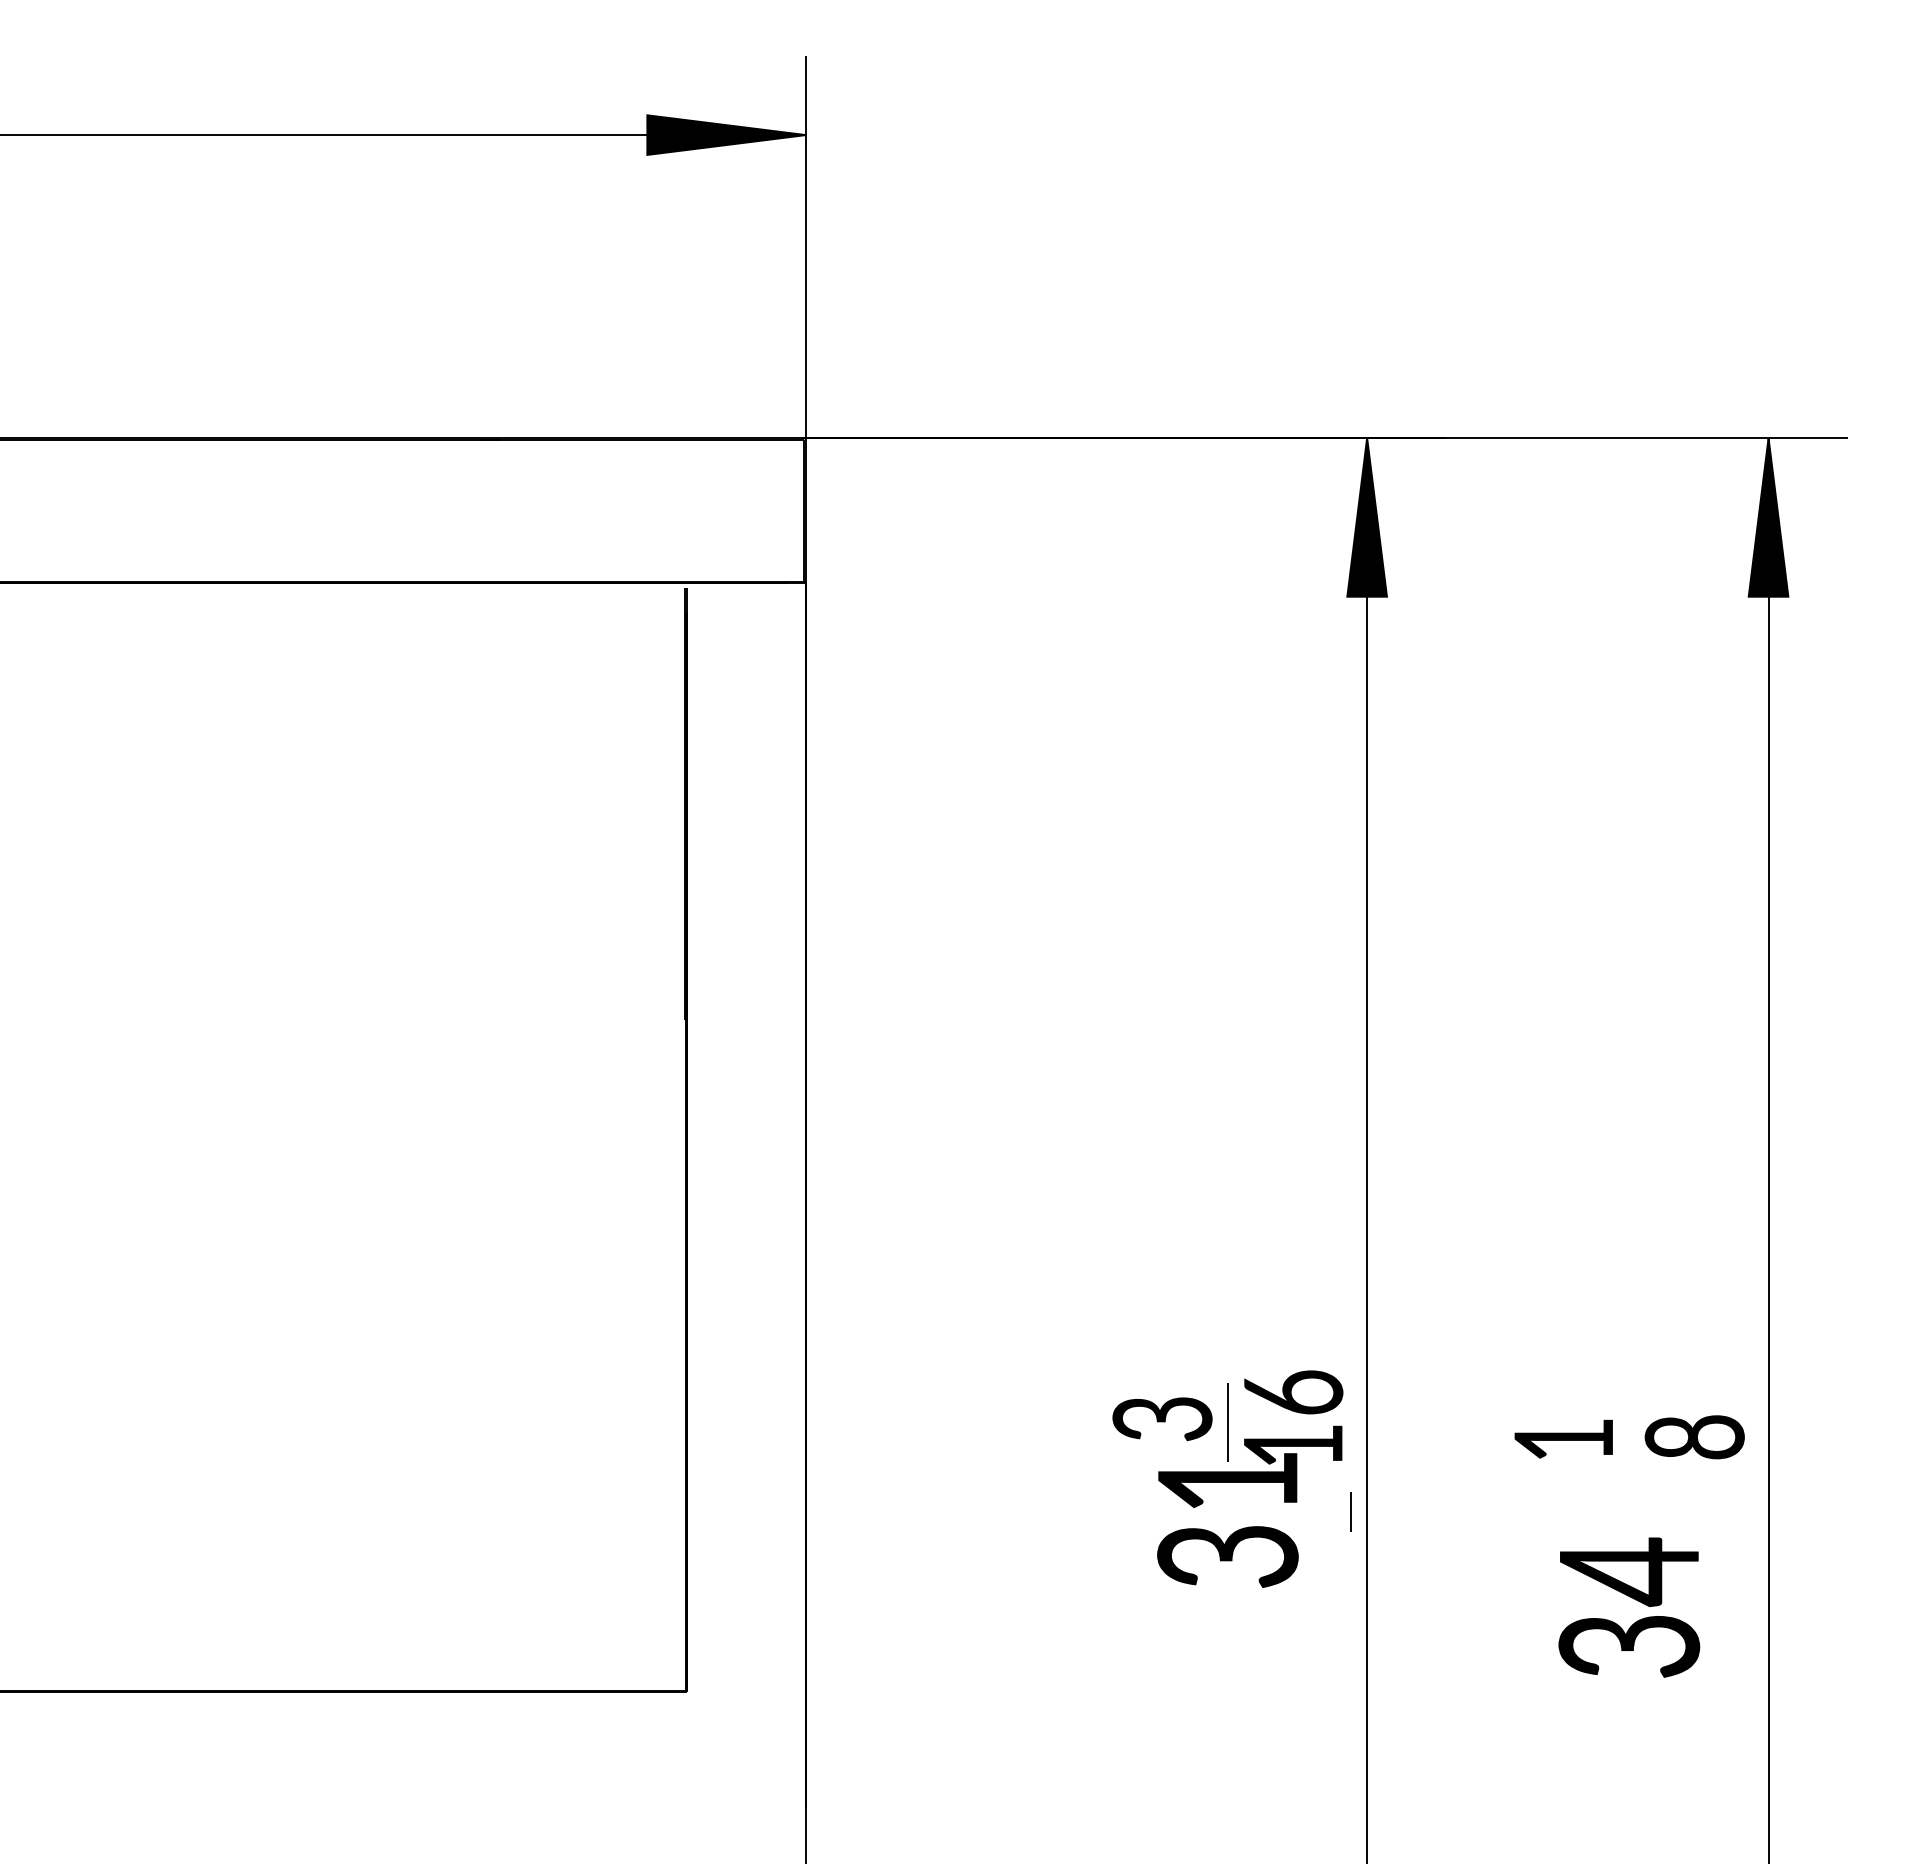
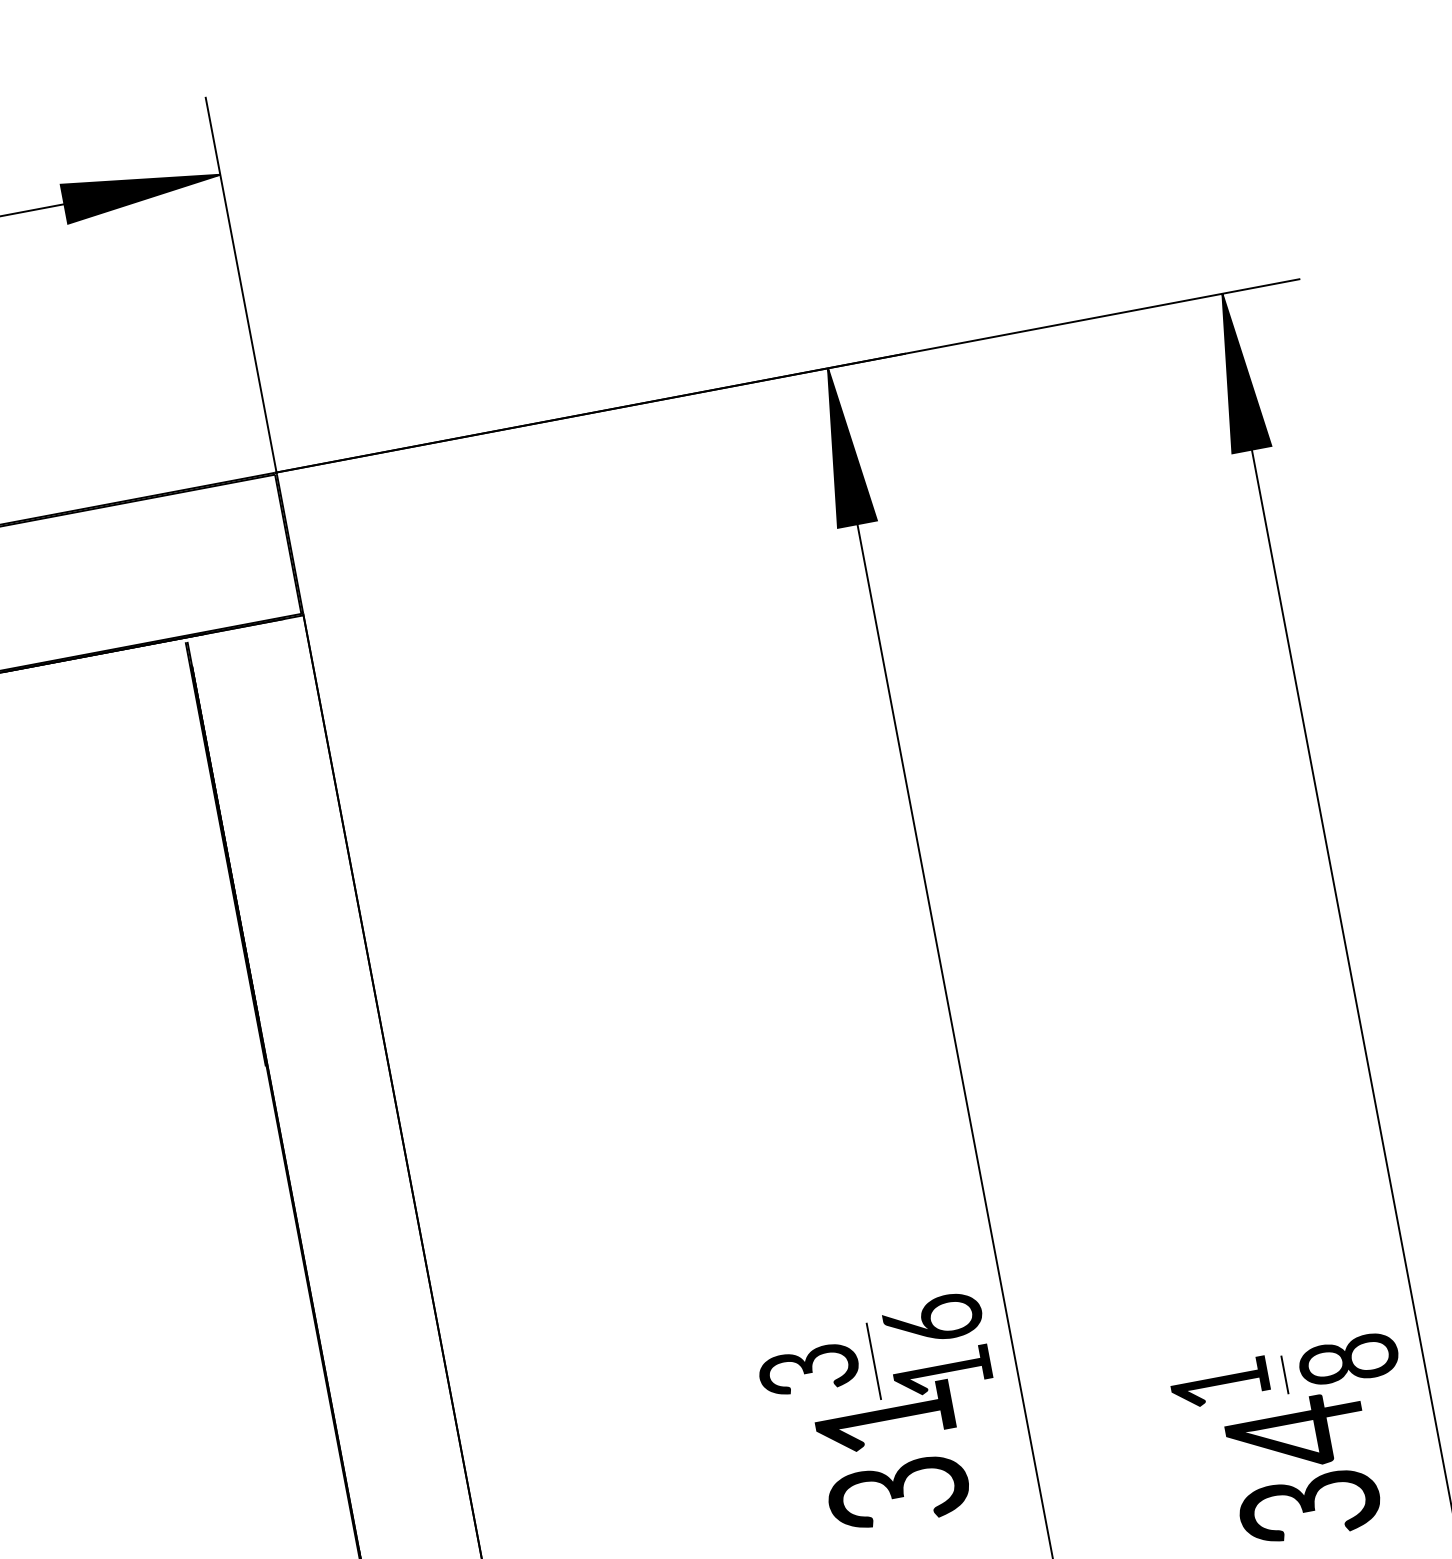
text: (1694, 1437) -> (1348, 1360), moved
text: (1563, 1438) -> (1219, 1382), moved
line: (1350, 1511) -> (1284, 1374), moved

